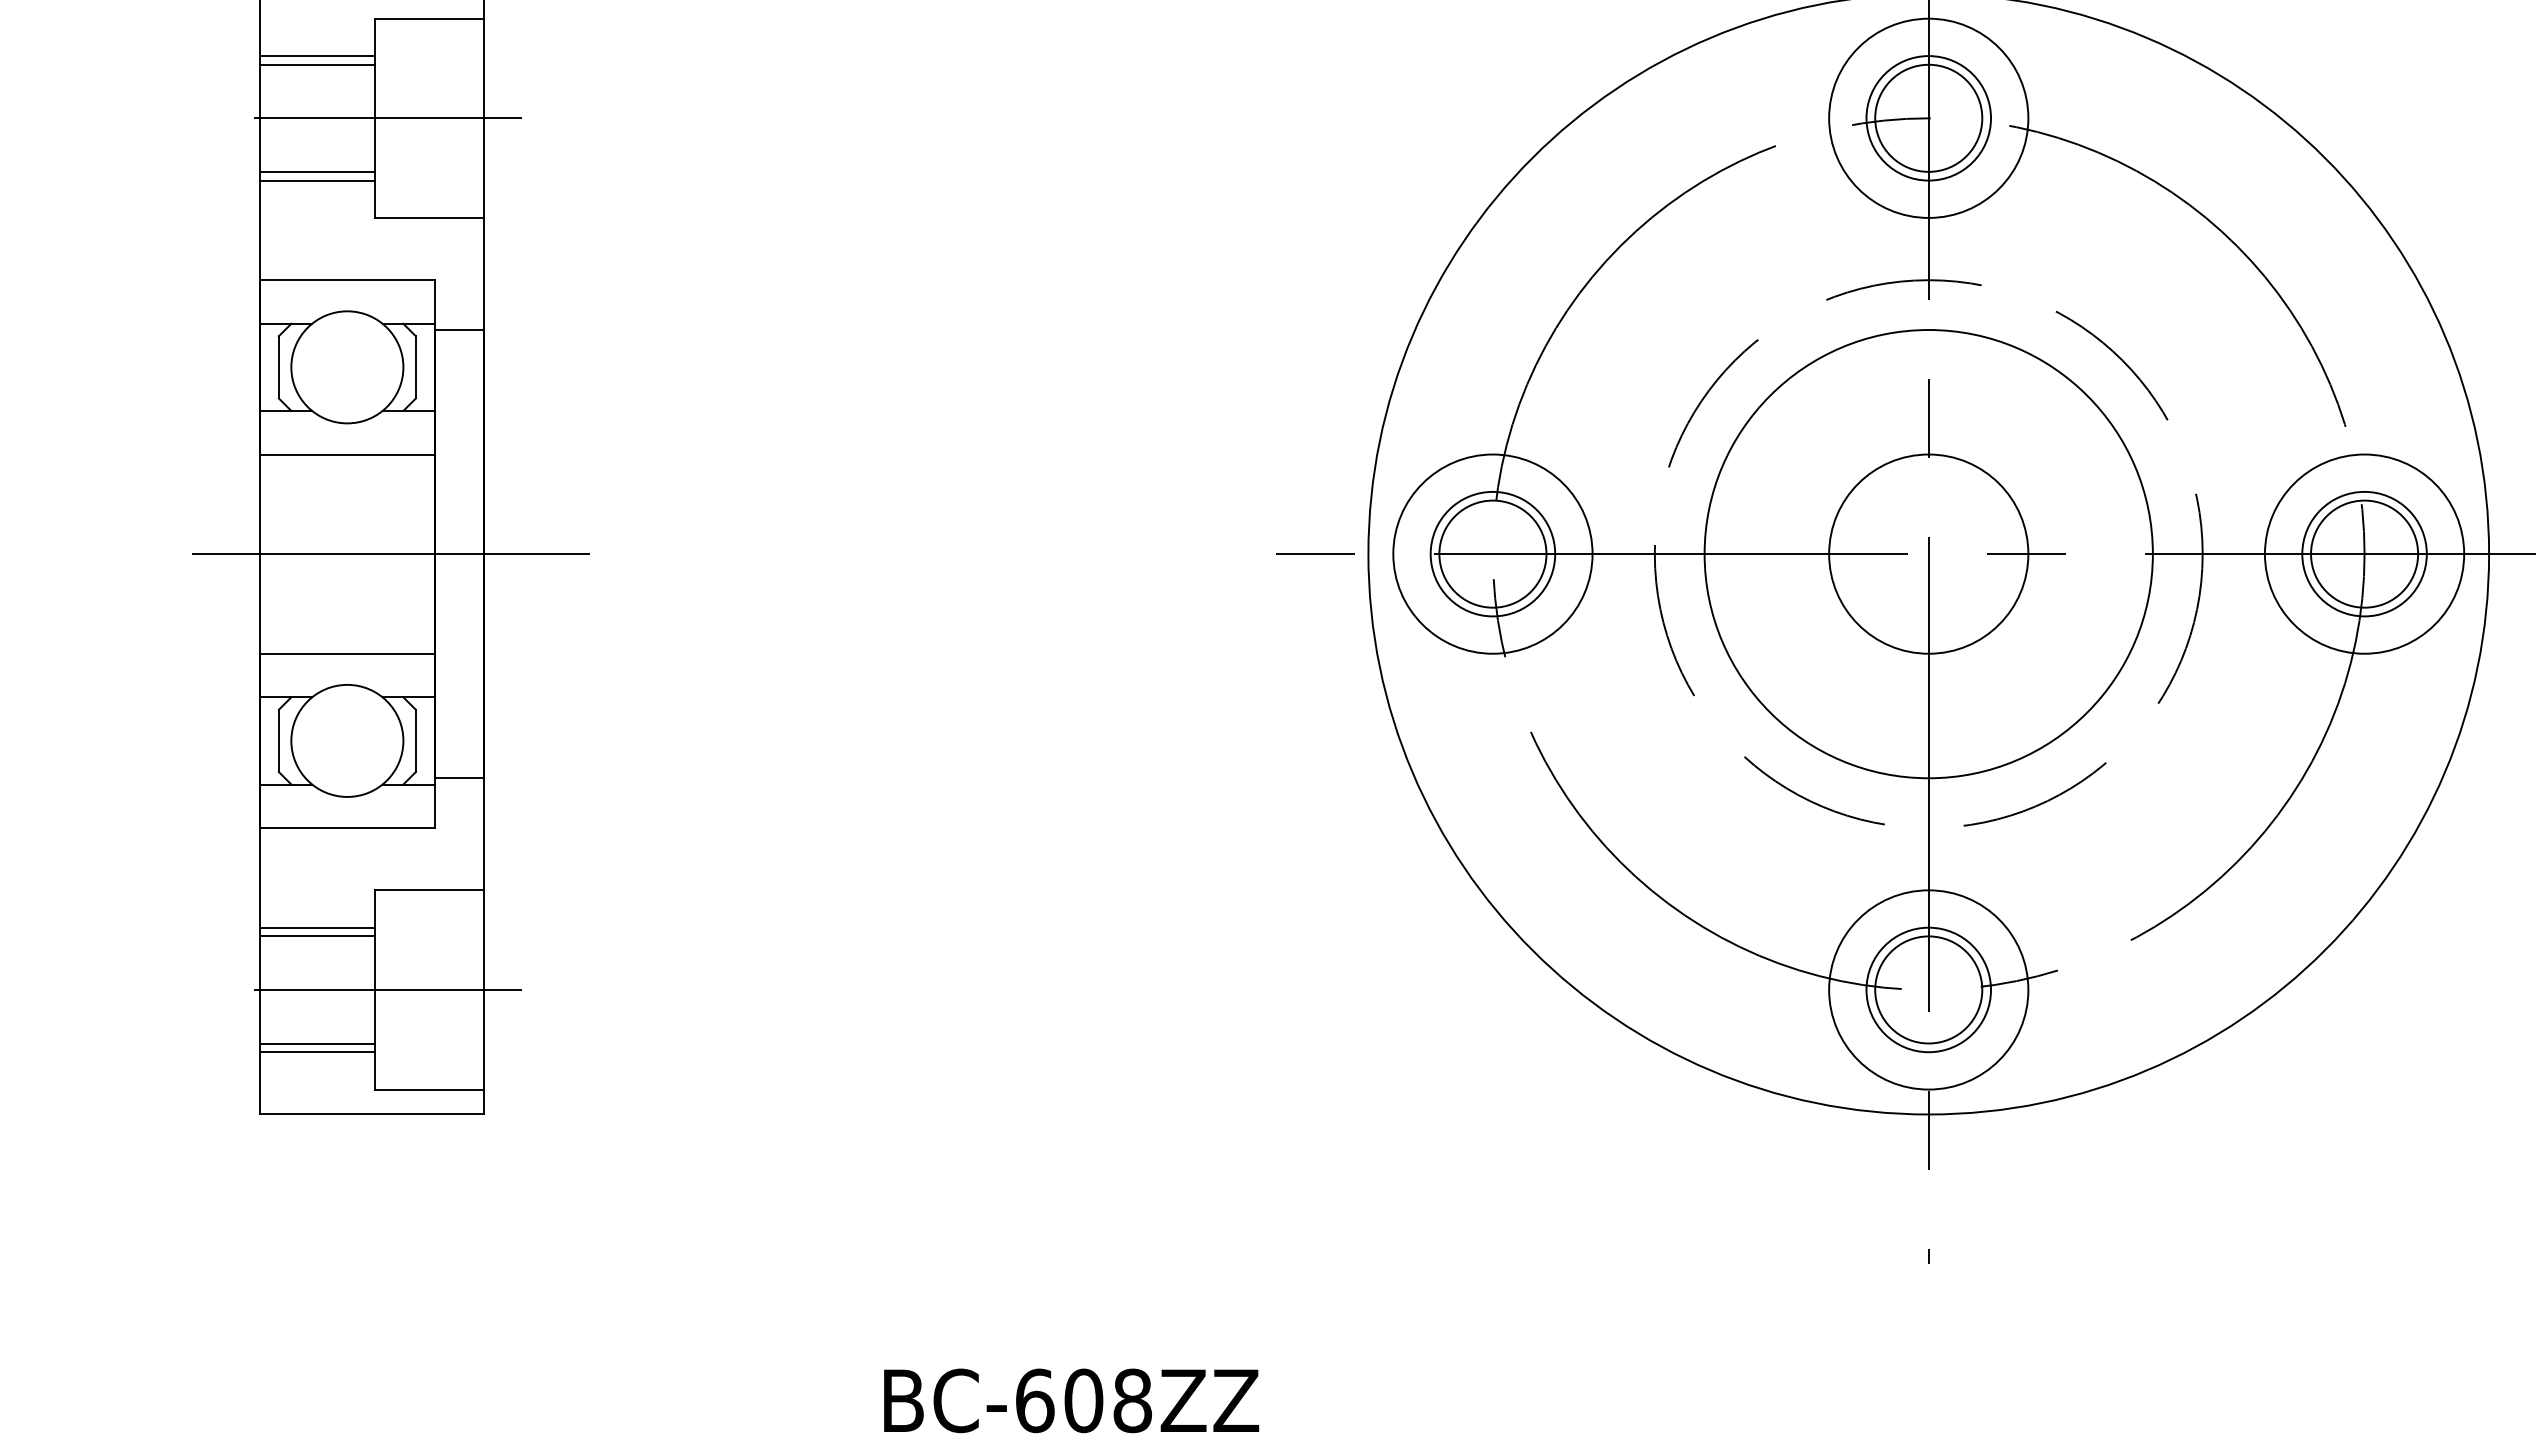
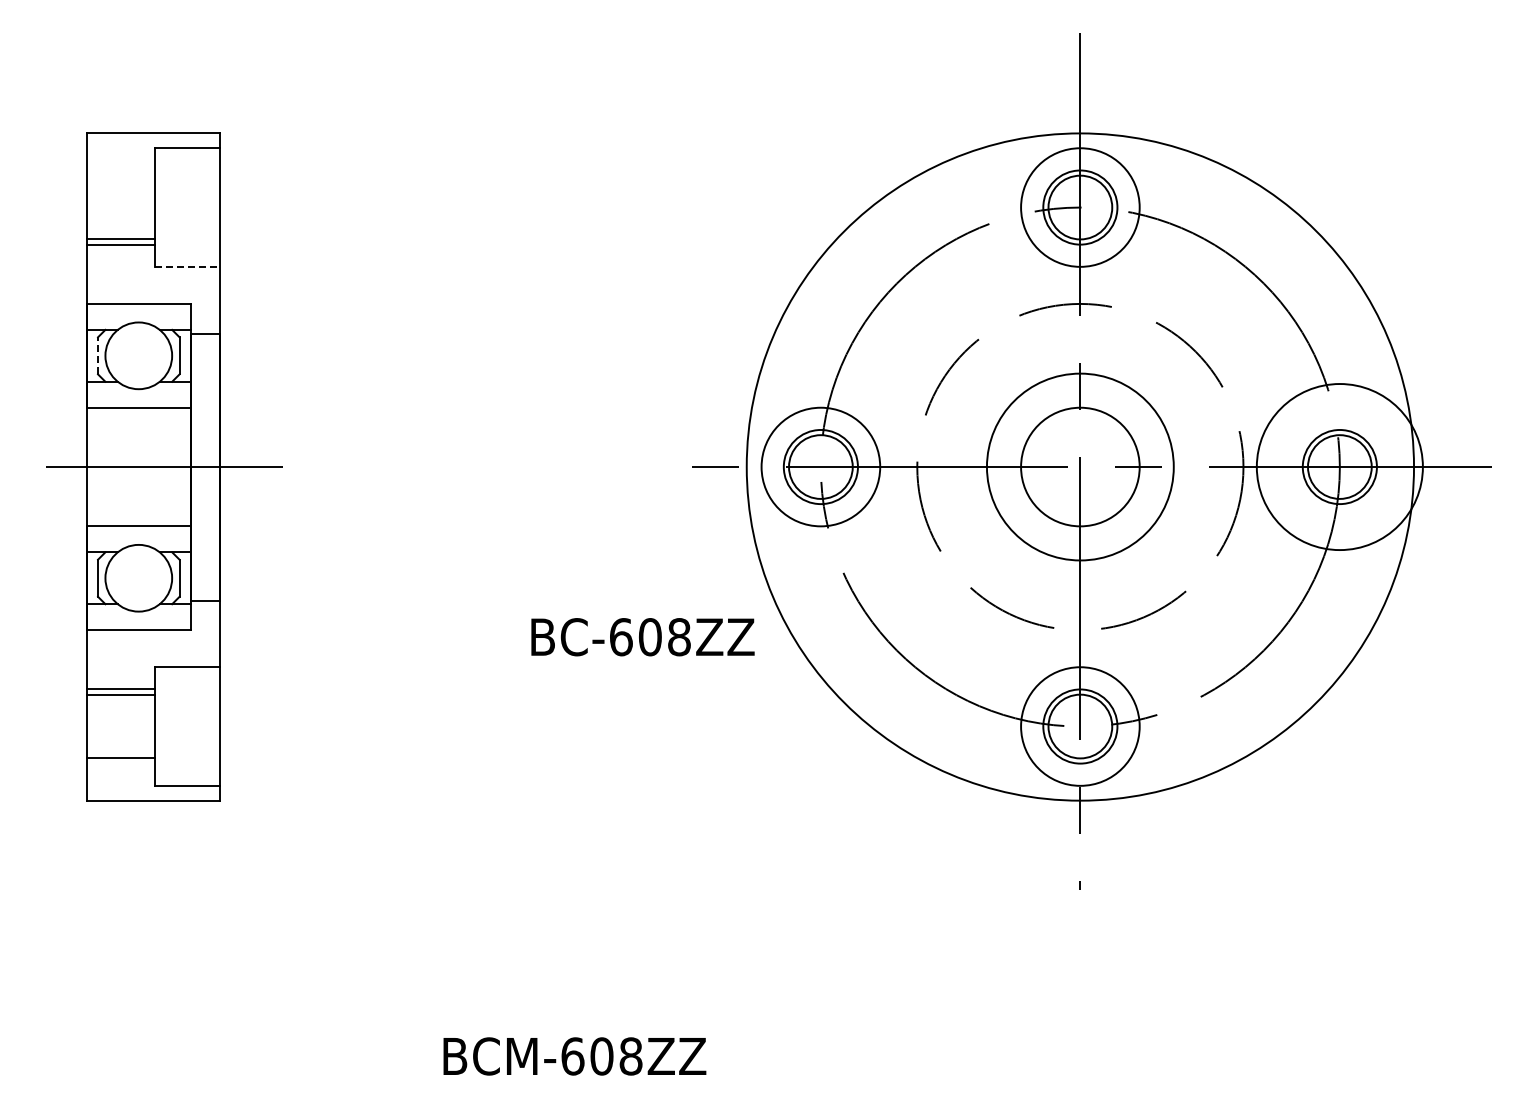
line: (316, 56) -> (120, 170), removed
line: (316, 64) -> (120, 175), removed
line: (387, 118) -> (162, 207), removed
line: (429, 217) -> (187, 266), solid -> dashed
line: (279, 366) -> (98, 355), solid -> dashed
circle: (1927, 553) -> (1079, 466), size x0.7
circle: (2363, 553) -> (1339, 466), size x1.4
line: (387, 989) -> (162, 726), removed
line: (316, 1052) -> (120, 763), removed
text: (1070, 1401) -> (642, 637), moved

